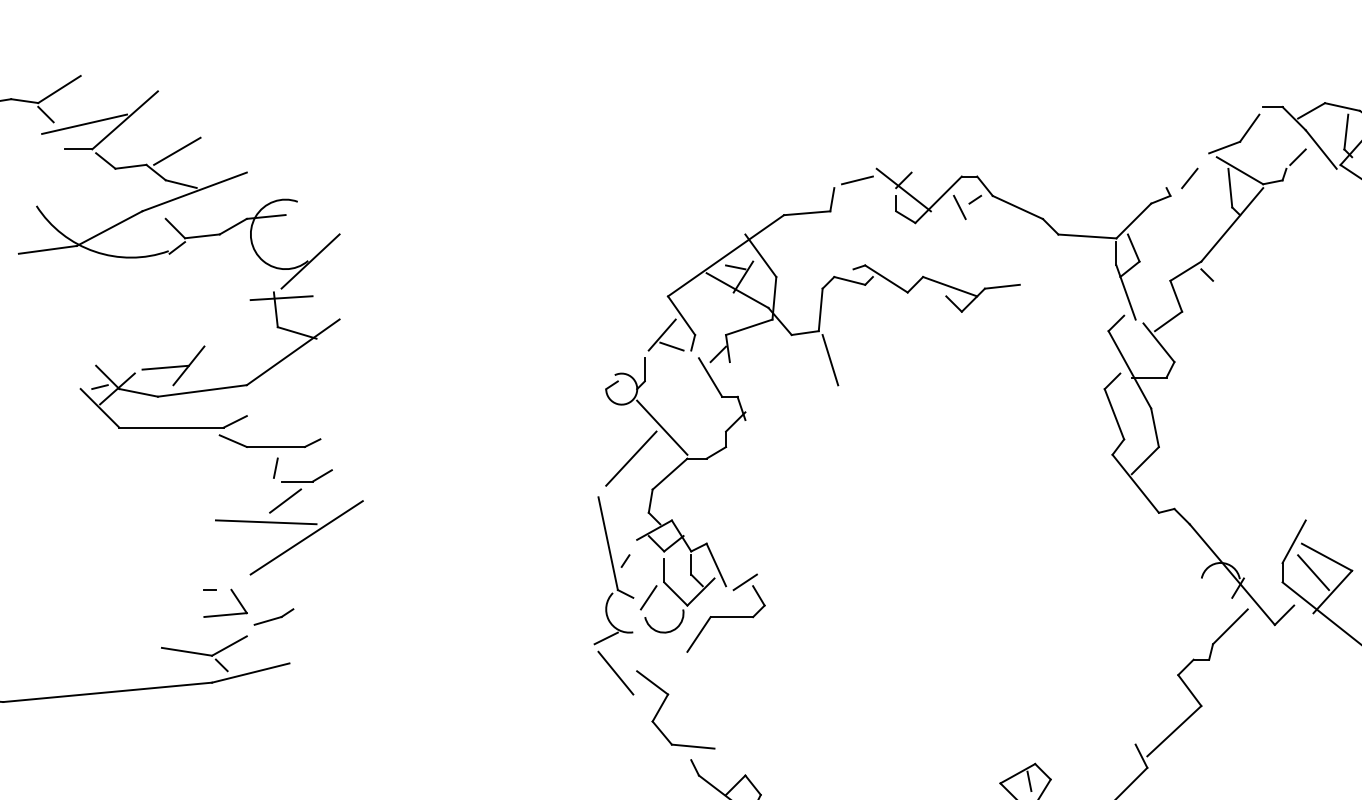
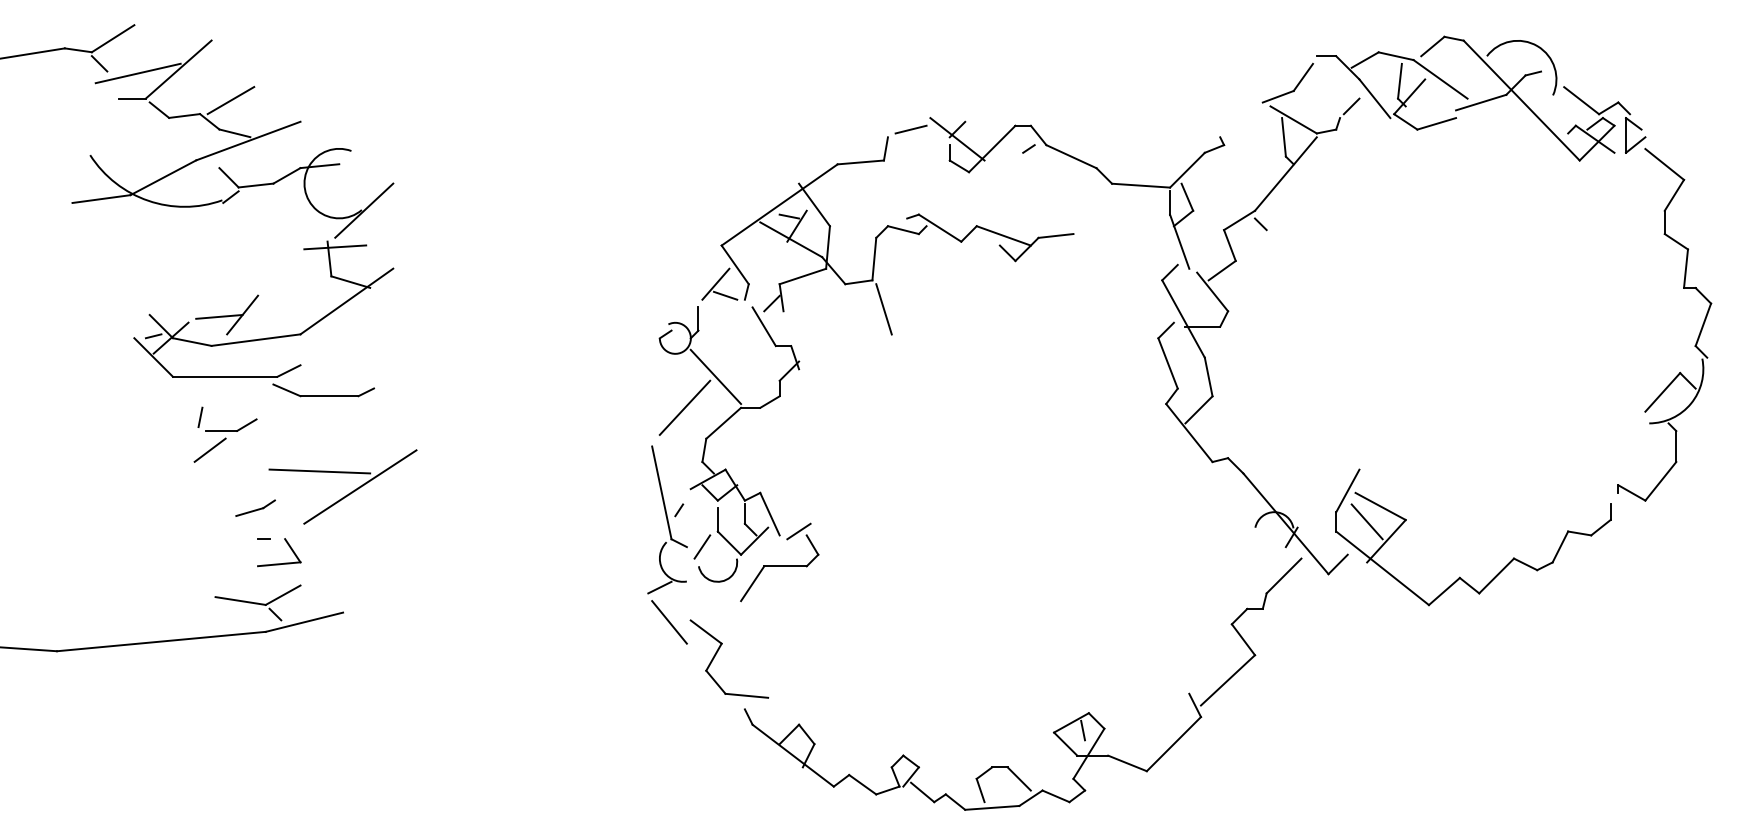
line: (1189, 178) -> (1243, 127), removed
line: (959, 207) -> (1013, 156), removed
part: (300, 485) -> (225, 434), moved
part: (273, 616) -> (255, 507), moved

